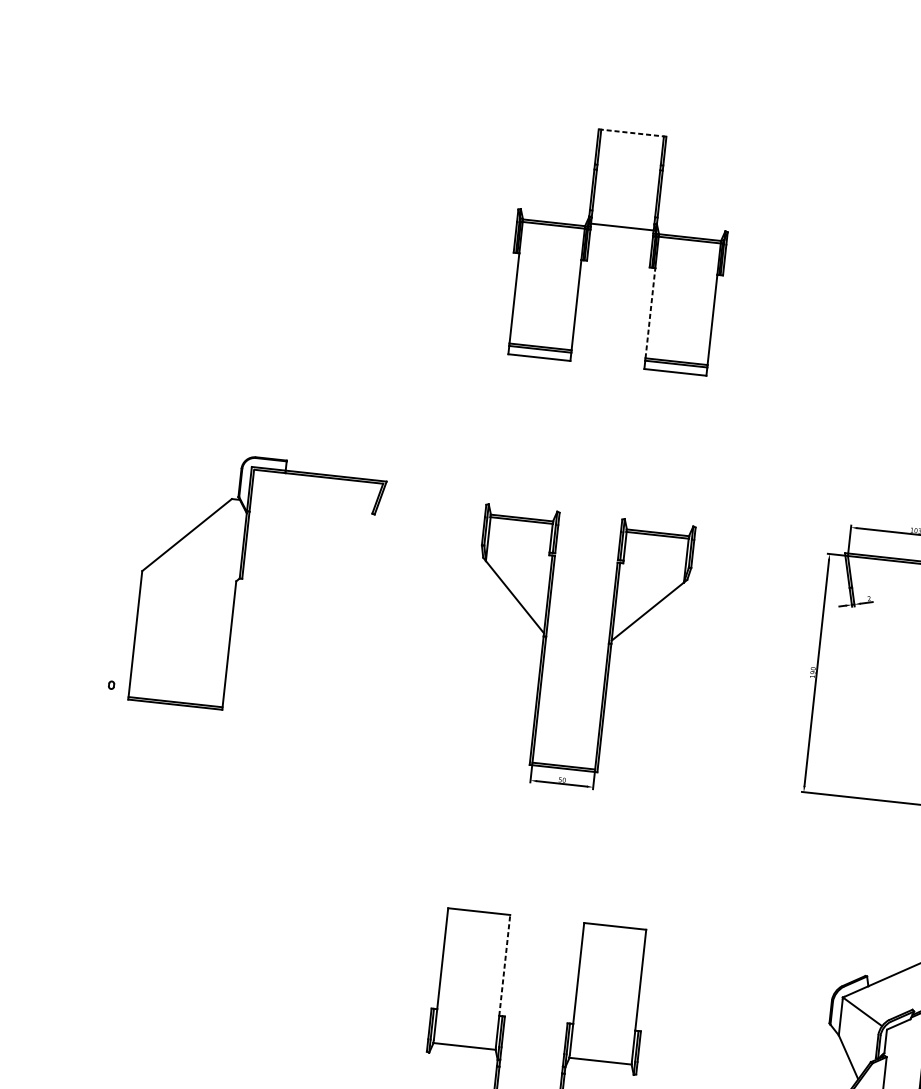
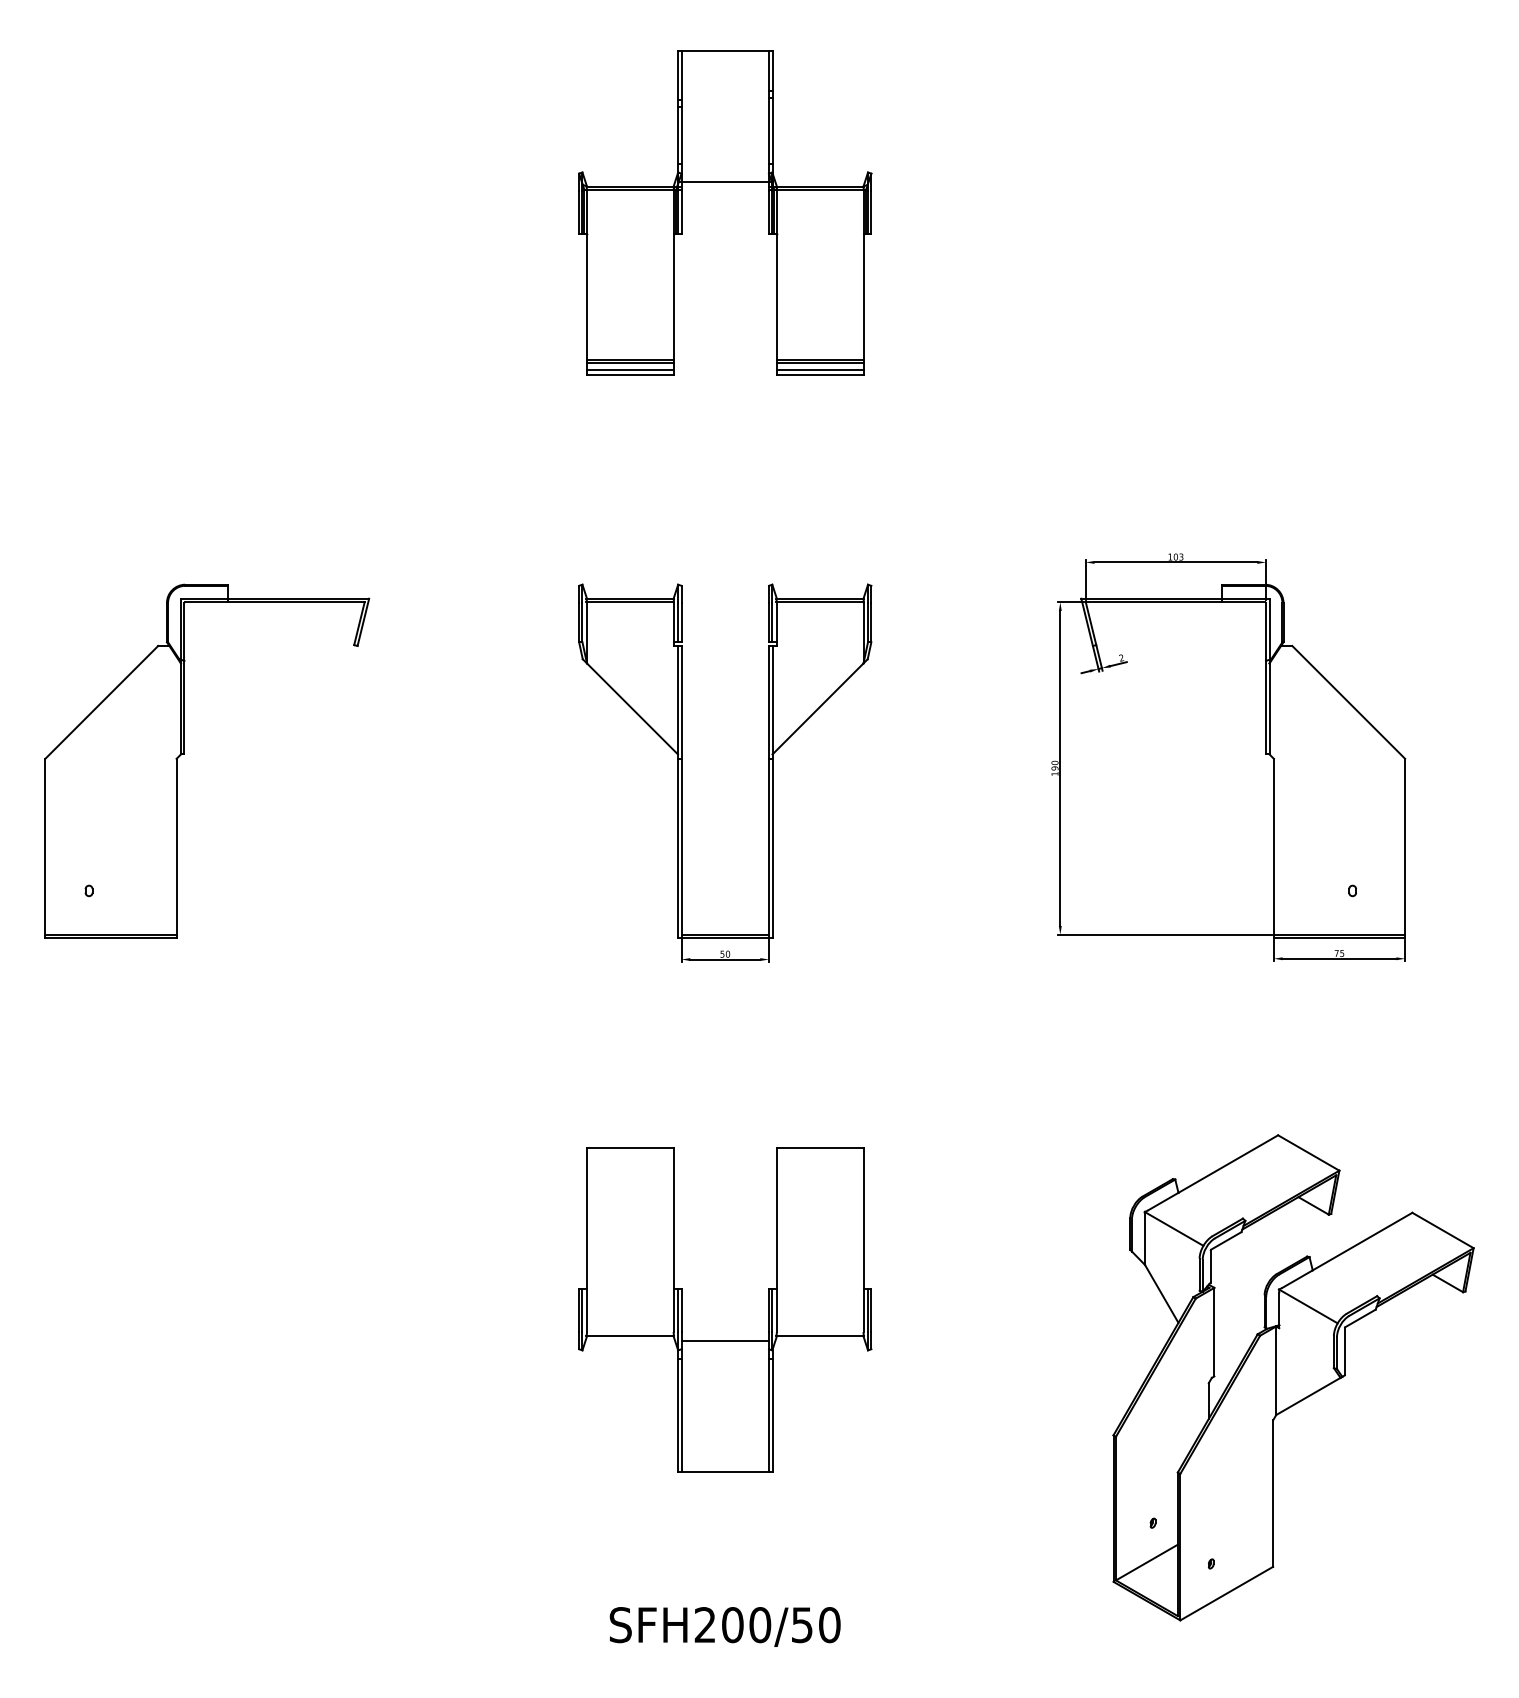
line: (632, 132) -> (725, 50), dashed -> solid
line: (650, 312) -> (776, 296), dashed -> solid
line: (539, 354) -> (630, 370), added
line: (675, 369) -> (819, 370), added
part: (242, 578) -> (184, 754), moved
line: (504, 965) -> (673, 1218), dashed -> solid
line: (532, 1056) -> (725, 1340), added

